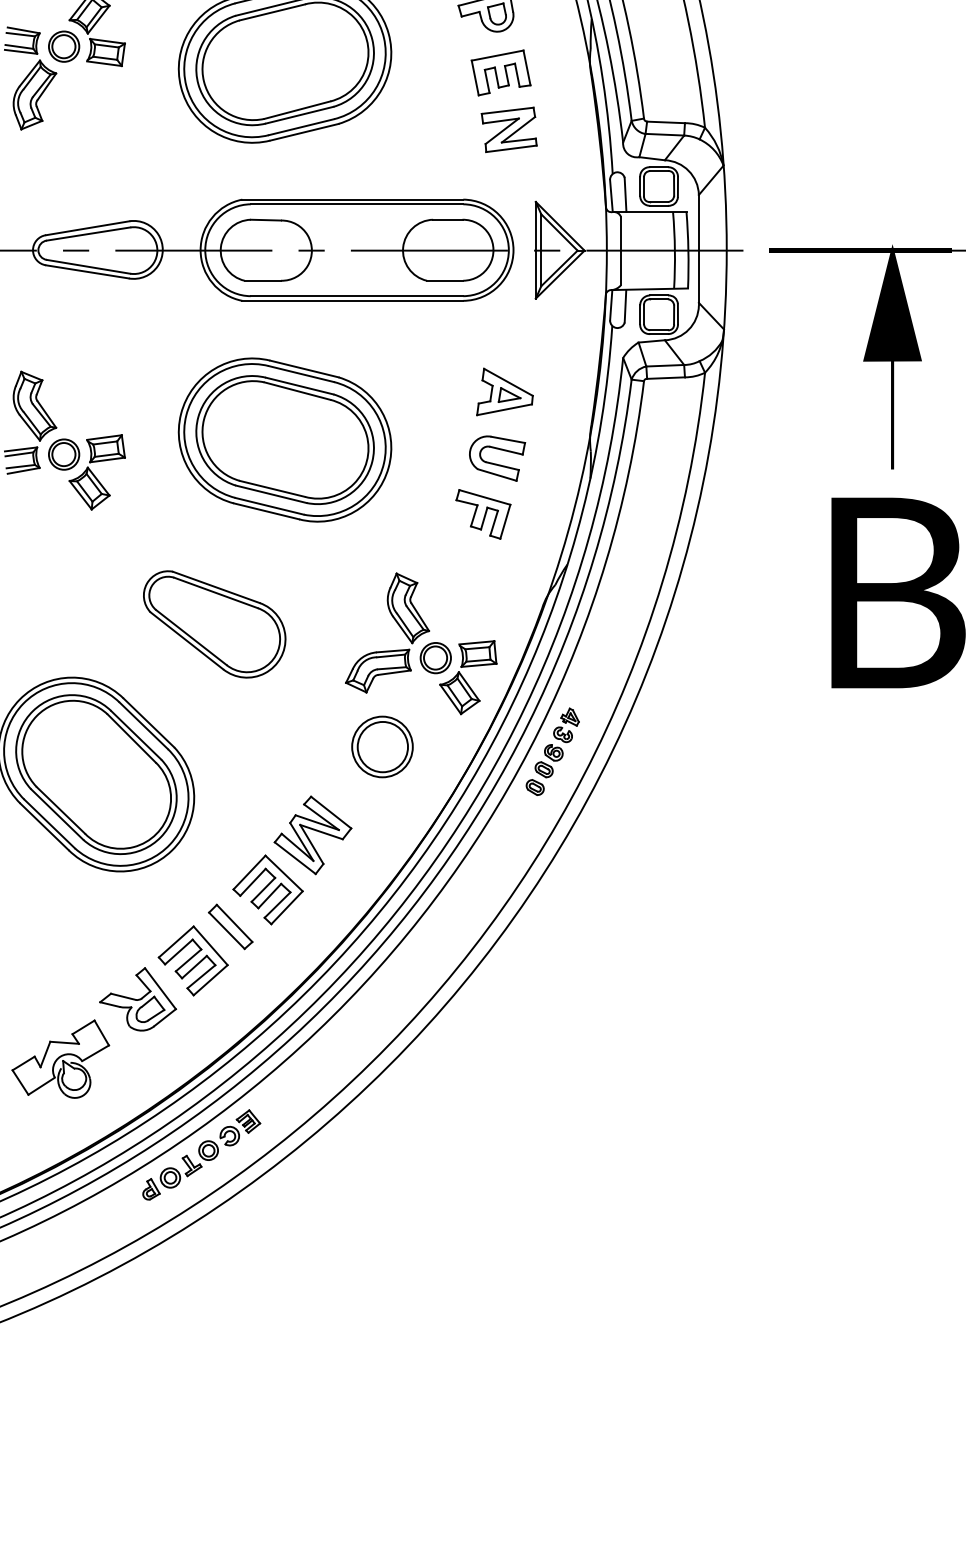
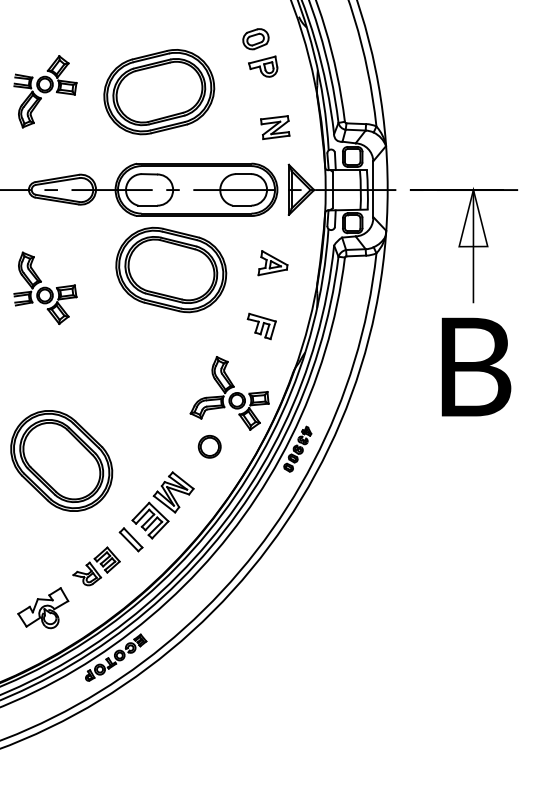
part: (500, 71) -> (270, 97), removed
fill: (892, 303) -> (473, 217), removed
part: (285, 439) -> (171, 269), moved
part: (498, 458) -> (269, 297), removed
part: (213, 624) -> (122, 383), removed
part: (382, 746) -> (209, 446), size x0.7
part: (163, 978) -> (96, 566), size x0.7

